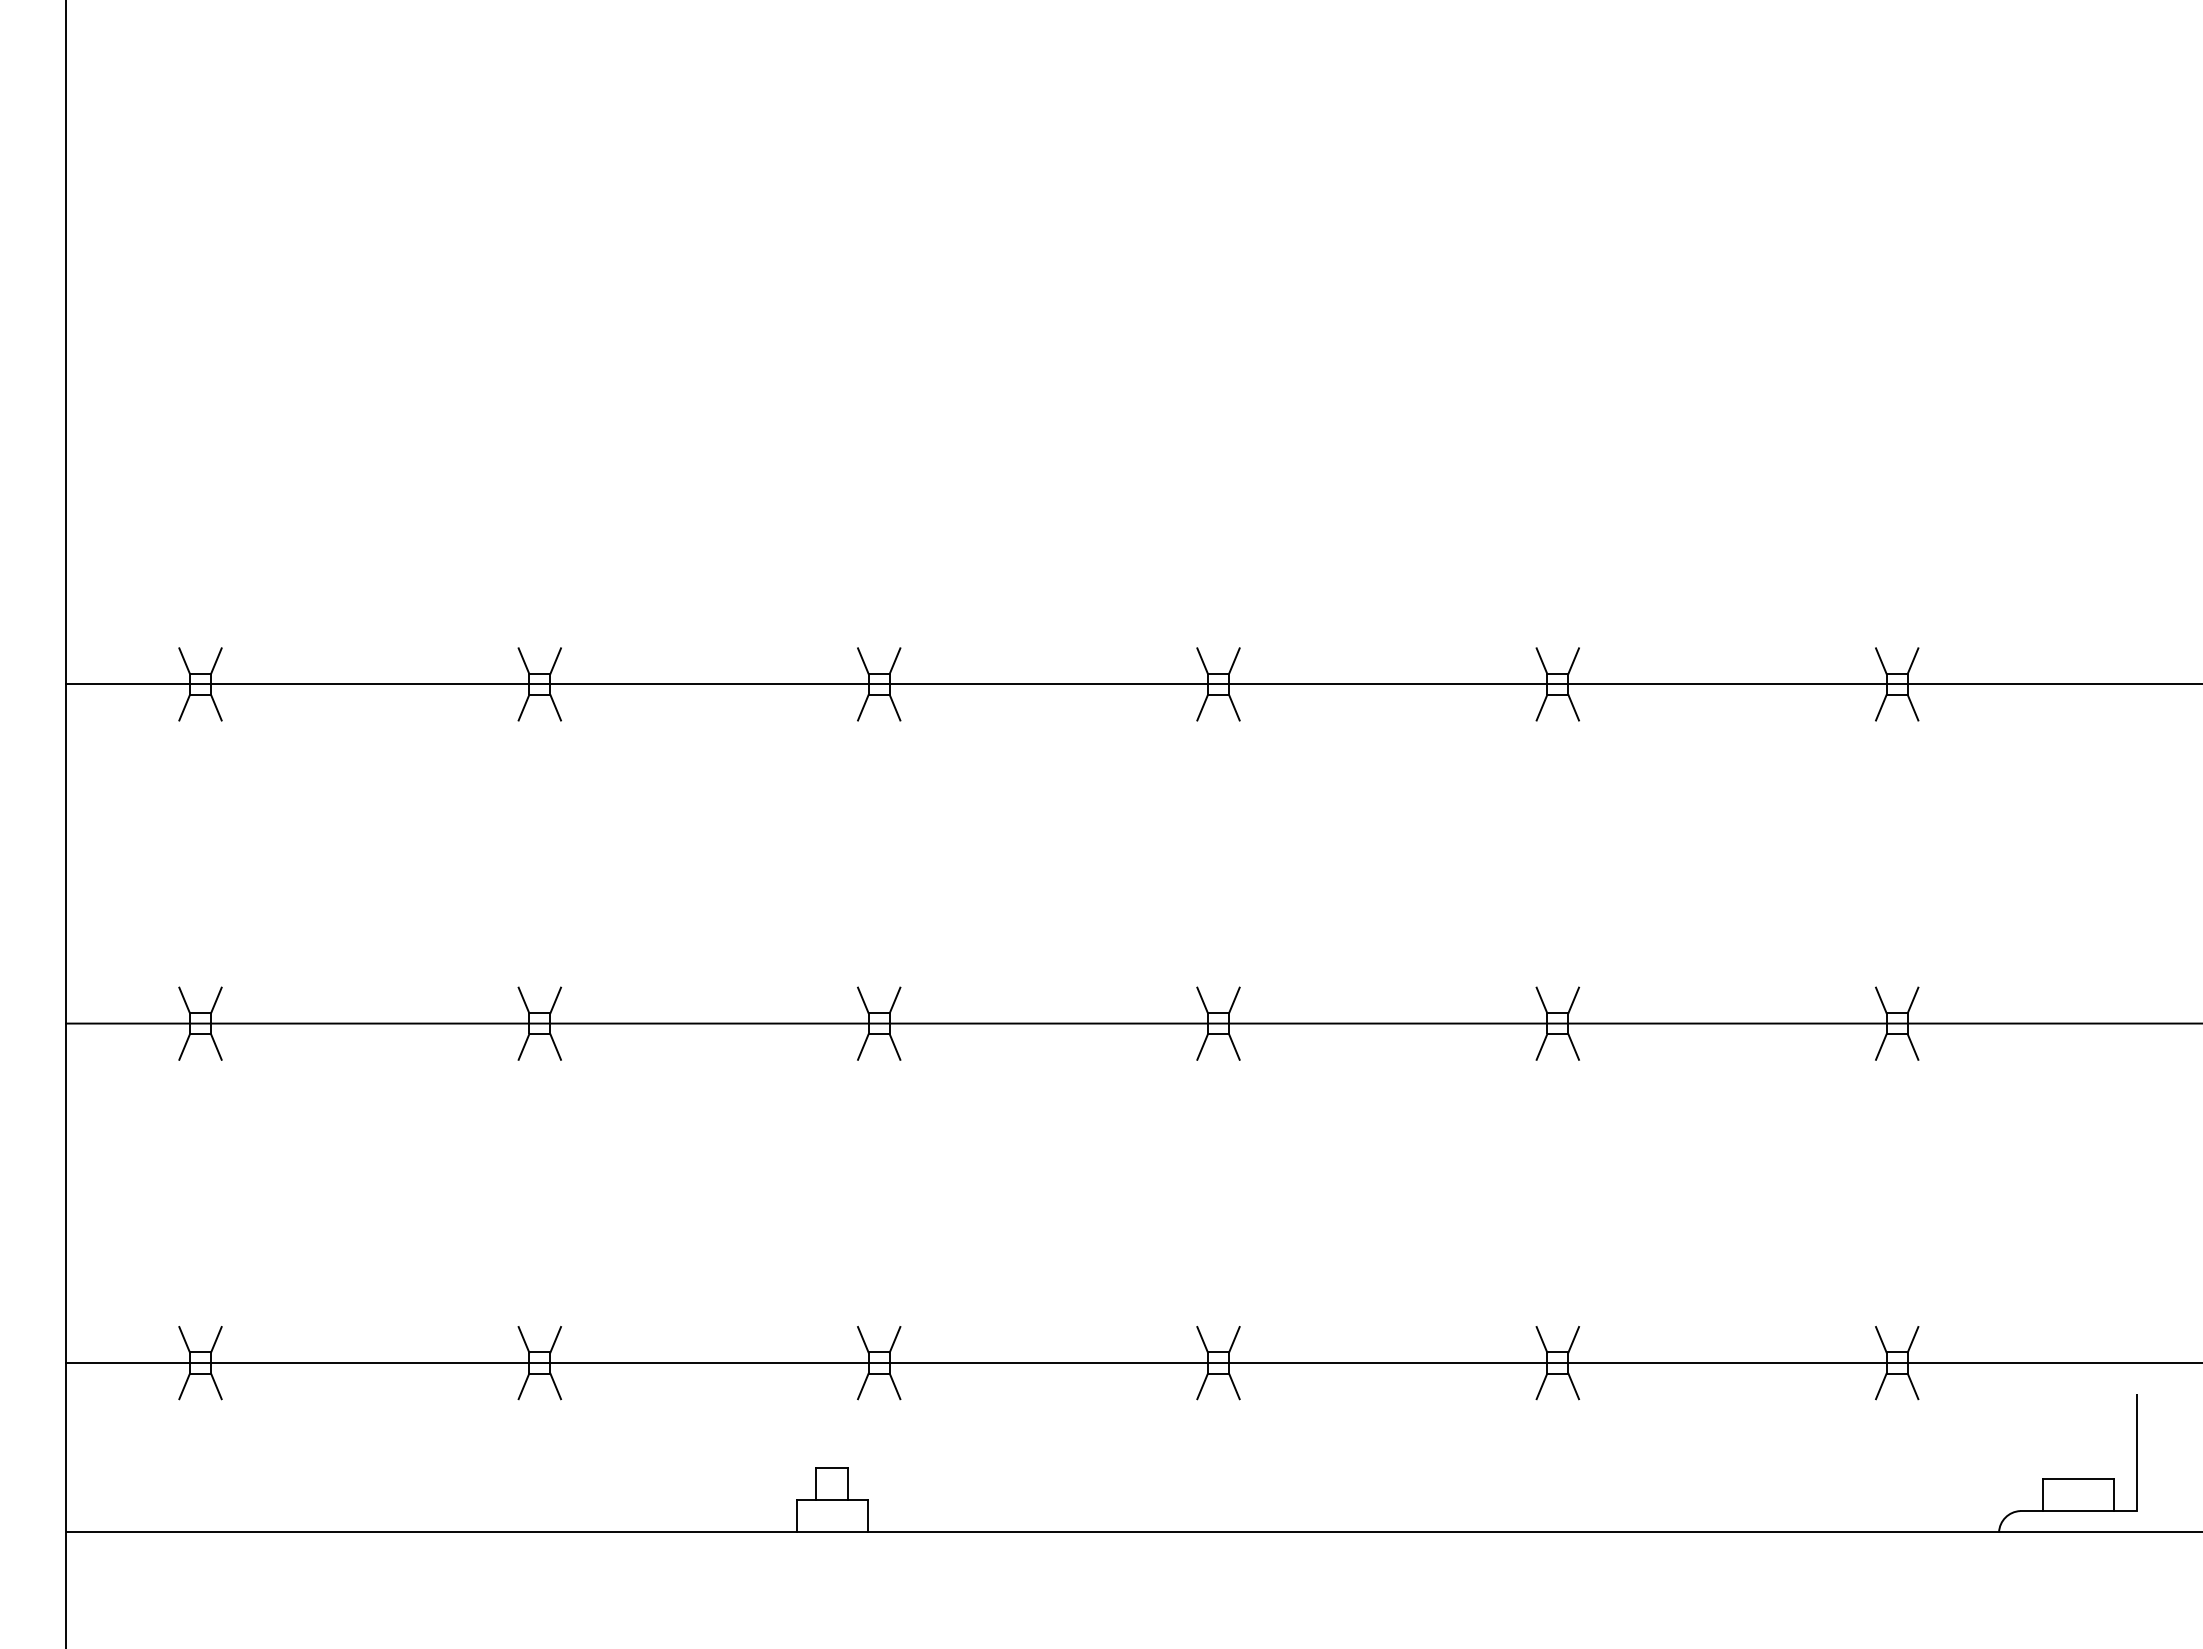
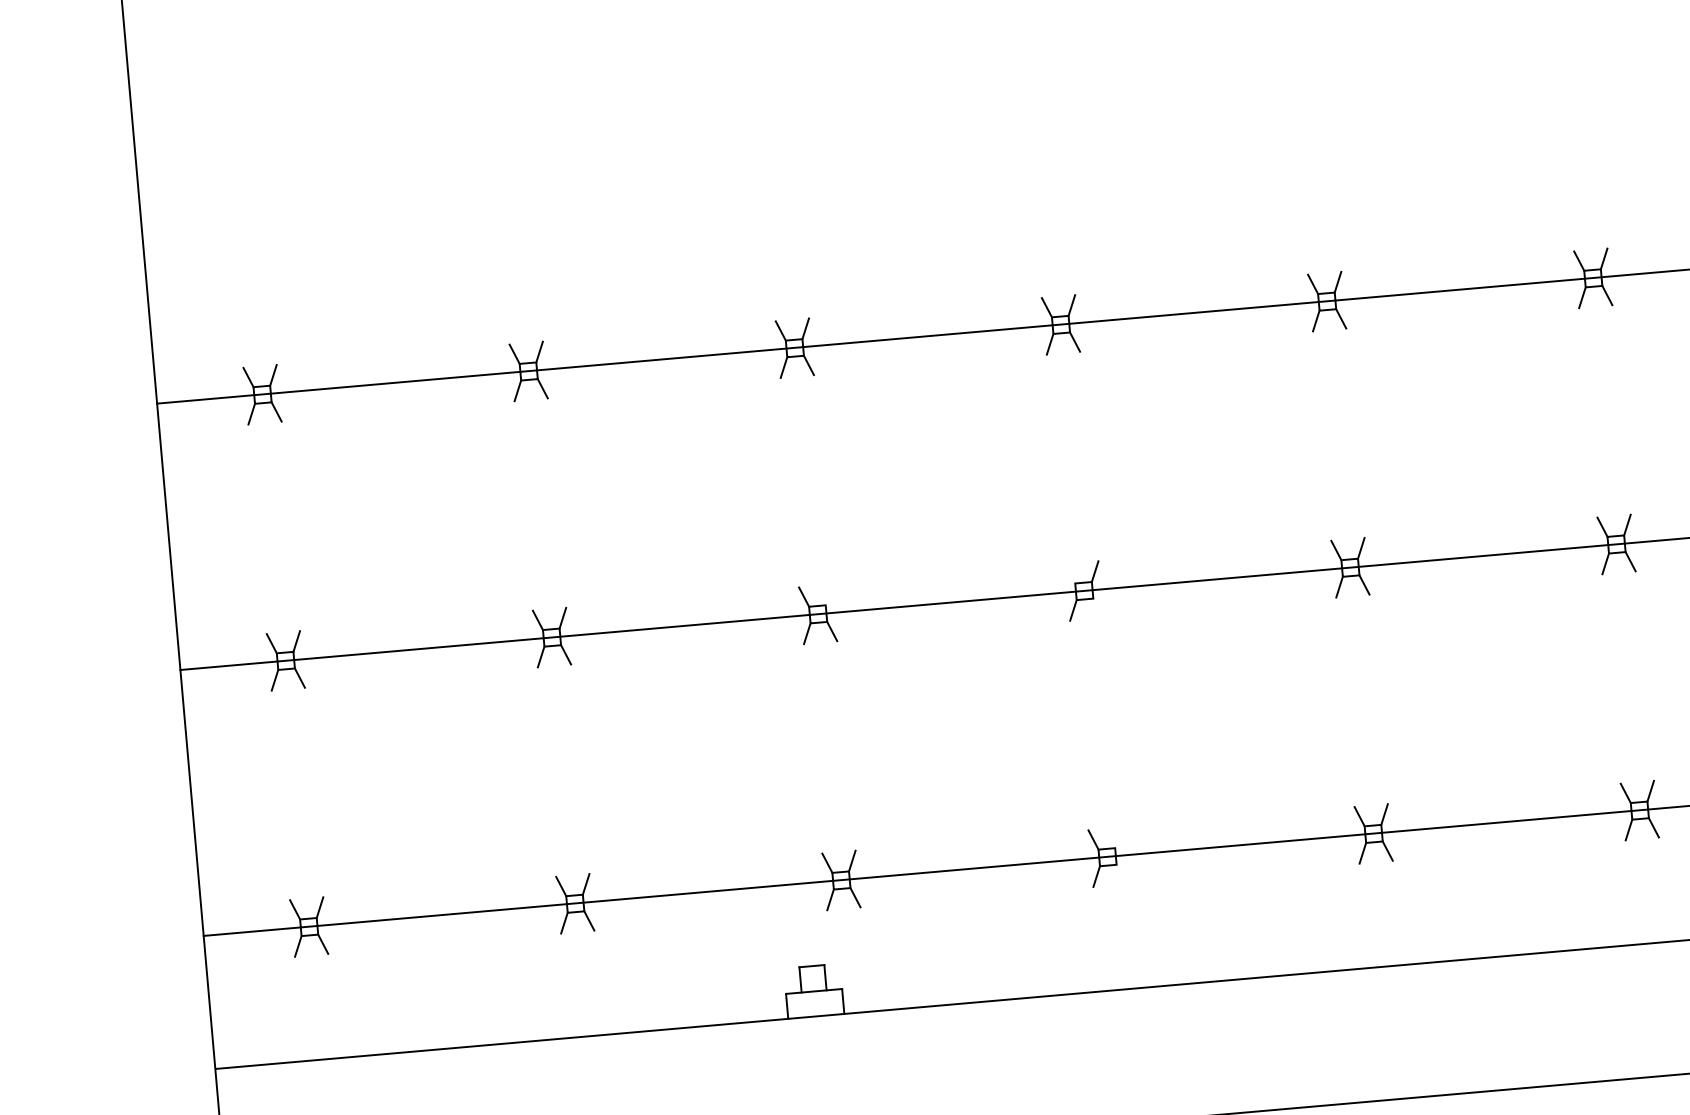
line: (894, 1000) -> (828, 595), removed
line: (1202, 1000) -> (1070, 573), removed
line: (1234, 1046) -> (1098, 607), removed
line: (1234, 1339) -> (1118, 837), removed
line: (1234, 1386) -> (1121, 874), removed

